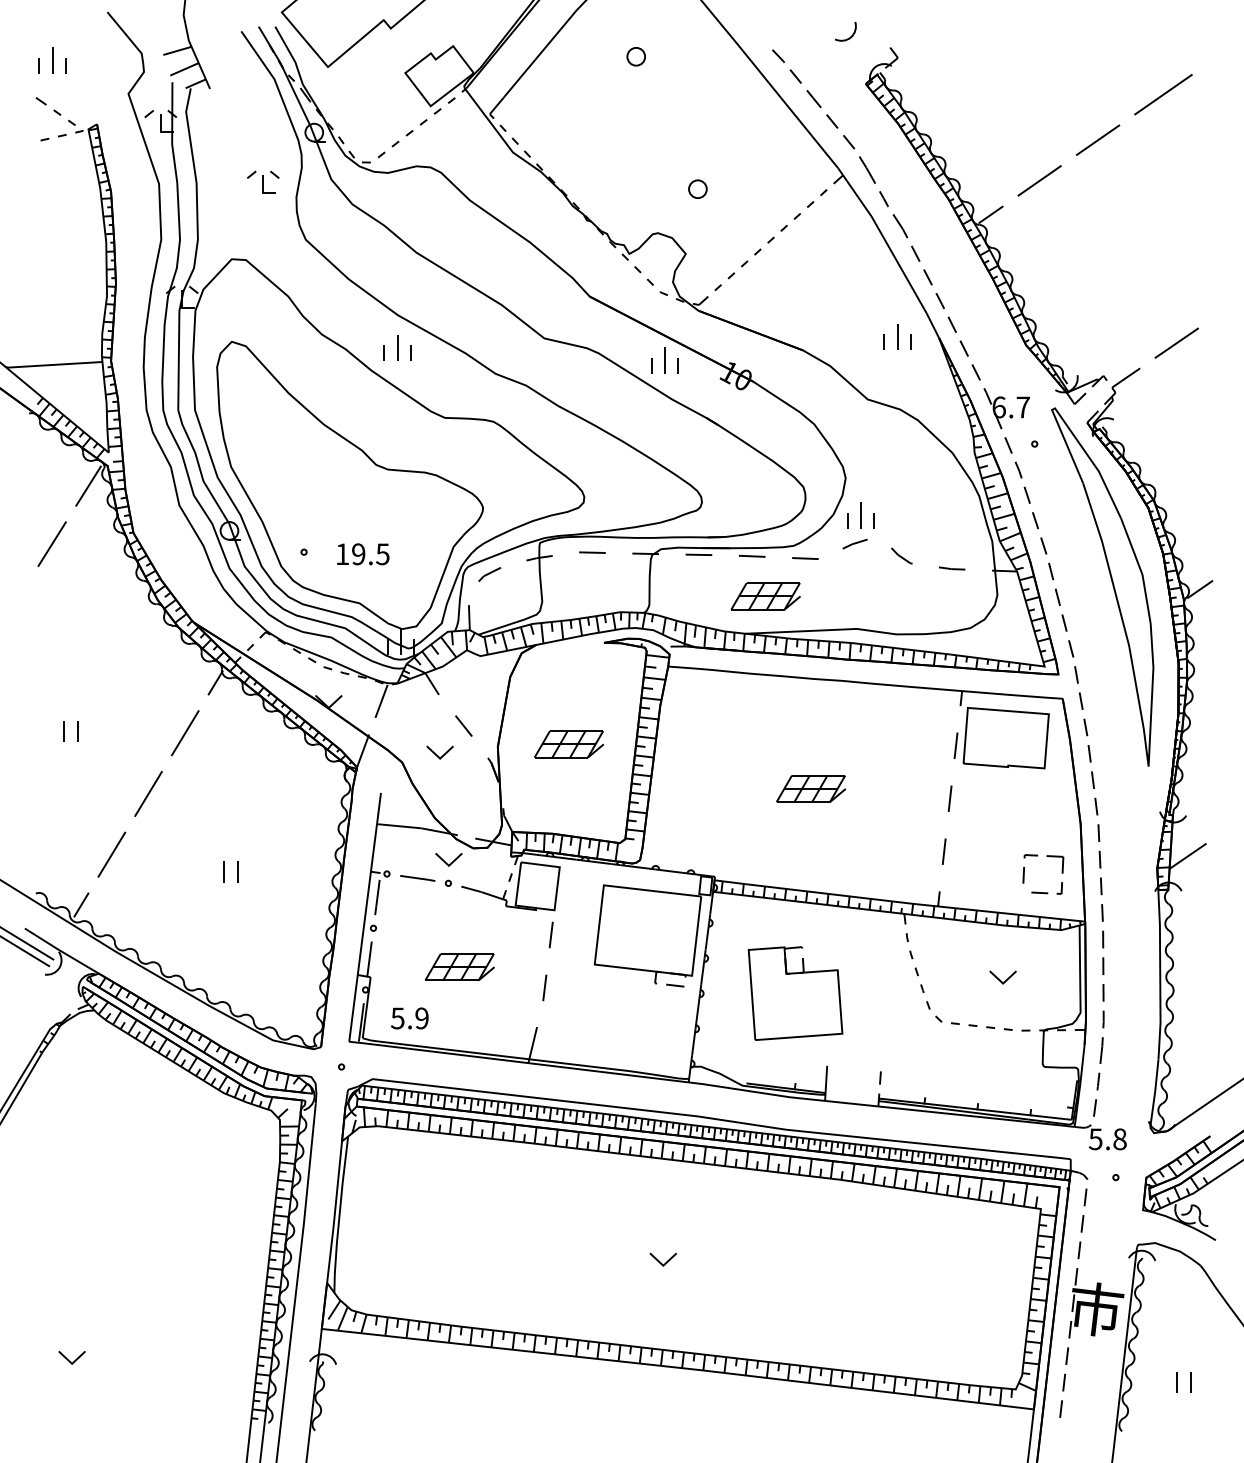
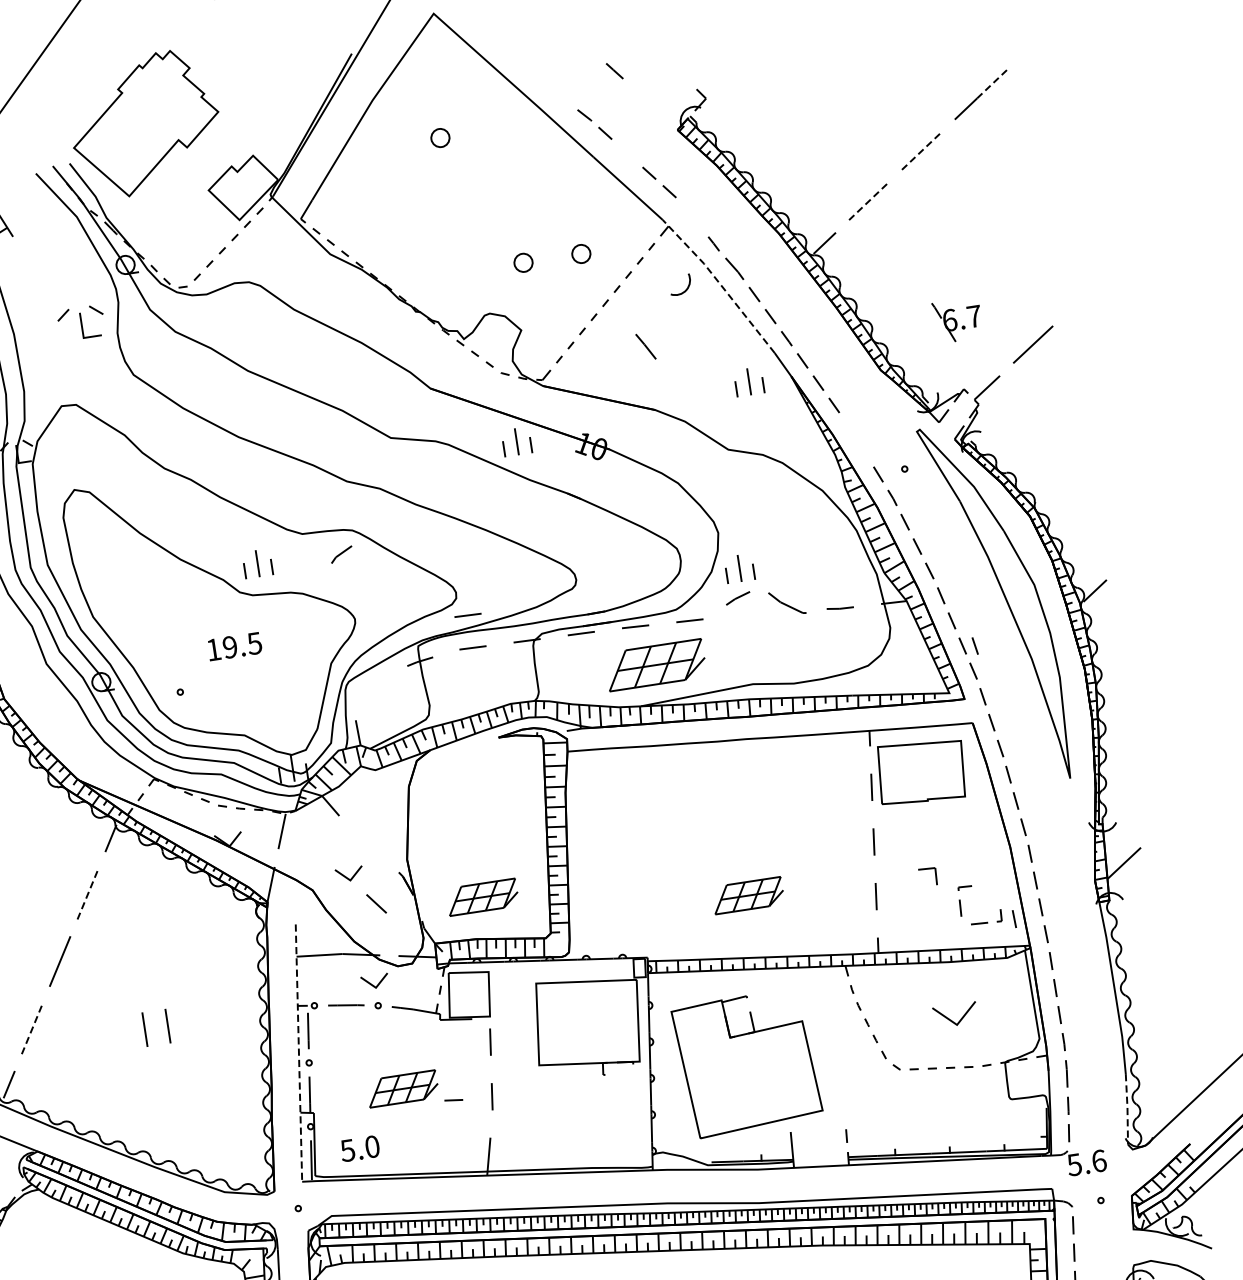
part: (850, 36) -> (685, 289), moved
line: (1176, 85) -> (992, 83), solid -> dashed
line: (813, 99) -> (614, 71), moved
line: (1098, 140) -> (922, 151), solid -> dashed
line: (867, 169) -> (645, 346), moved
line: (1039, 180) -> (868, 200), solid -> dashed
part: (263, 181) -> (81, 322), size x1.4
part: (754, 188) -> (580, 253), added
line: (884, 238) -> (720, 283), solid -> dashed
part: (397, 347) -> (257, 563), moved
part: (1006, 408) -> (957, 320), moved
line: (592, 520) -> (468, 615), added
text: (363, 554) -> (235, 646), moved
part: (901, 555) -> (786, 602), size x1.6
part: (489, 574) -> (341, 554), moved
part: (765, 596) -> (655, 665), size x1.4
line: (1076, 624) -> (975, 645), added
line: (463, 725) -> (376, 903), moved
line: (185, 733) -> (88, 894), solid -> dashed
part: (568, 744) -> (482, 897), moved
part: (811, 788) -> (748, 895), moved
line: (111, 854) -> (31, 1028), solid -> dashed
part: (1055, 857) -> (927, 869), moved
part: (230, 871) -> (155, 1027), size x1.6
line: (1073, 893) -> (1013, 918), added
line: (365, 917) -> (299, 1053), solid -> dashed
part: (1002, 977) -> (954, 1015), size x1.6
line: (675, 985) -> (453, 1100), moved
part: (795, 993) -> (747, 1063), size x1.4
text: (421, 1018) -> (371, 1146), 5.9 -> 5.0
line: (1154, 1093) -> (1127, 1109), solid -> dashed
text: (1119, 1139) -> (1098, 1161), 5.8 -> 5.6

